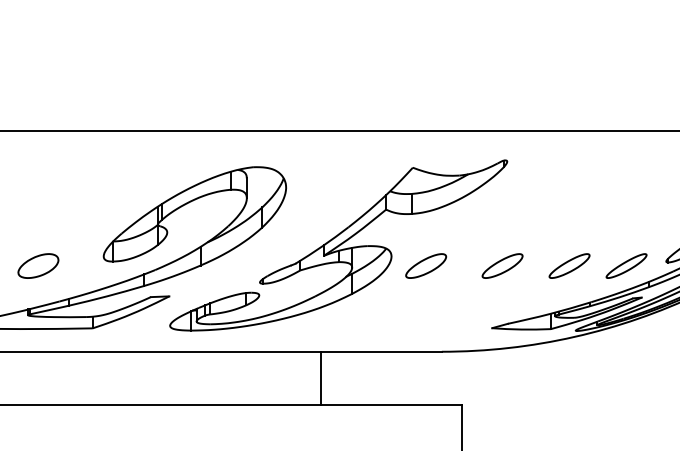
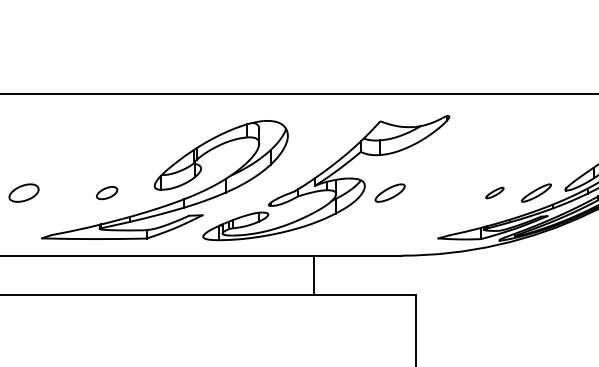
part: (37, 265) -> (106, 192), size x0.7
part: (502, 265) -> (445, 192), removed
part: (569, 265) -> (494, 192), size x0.6

